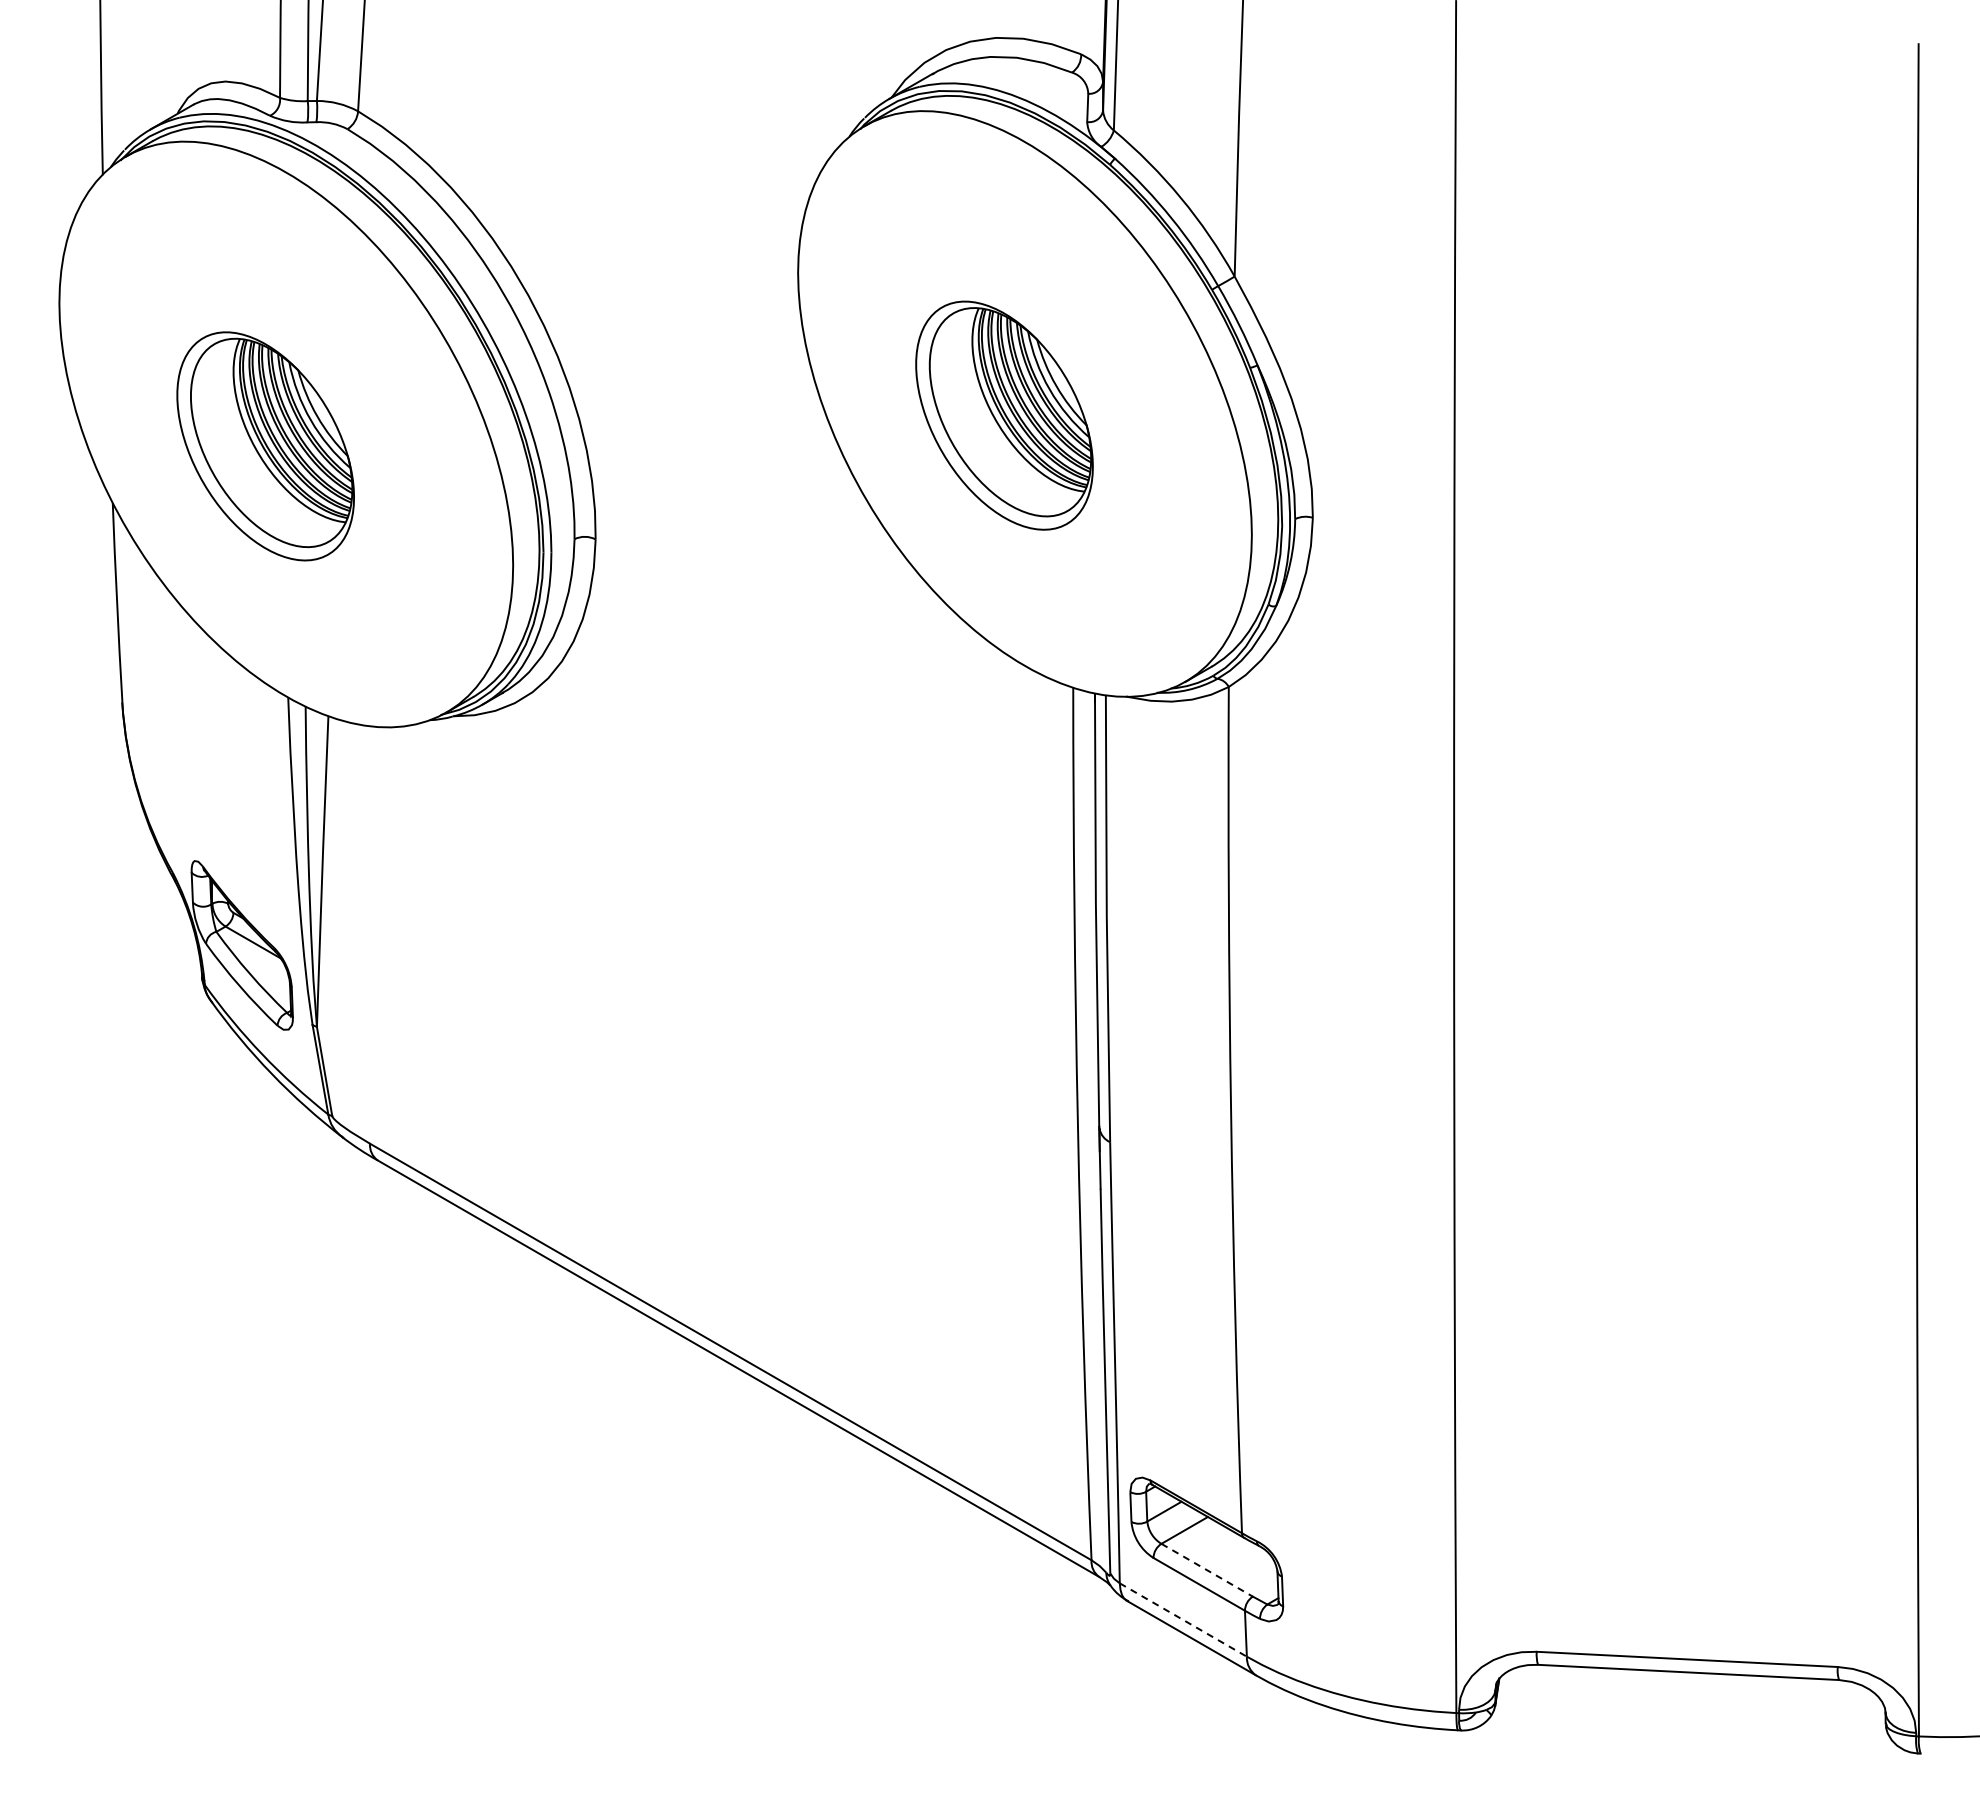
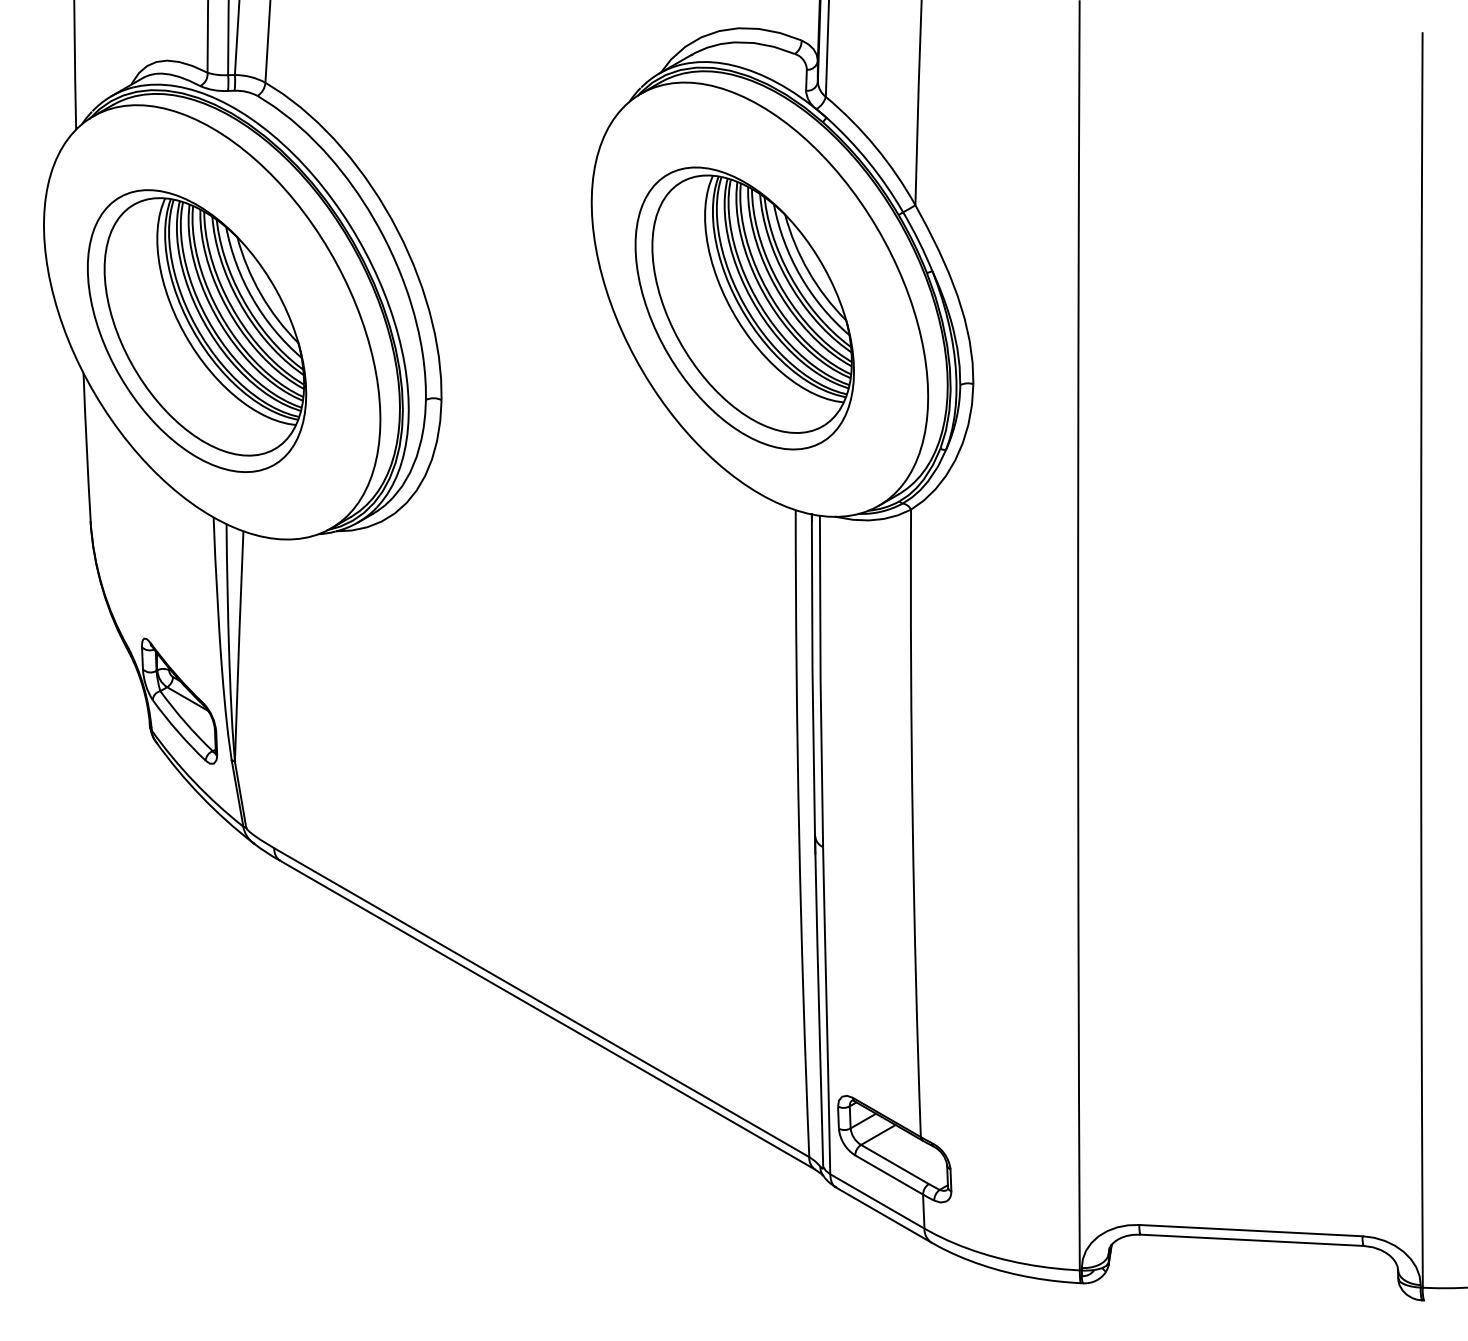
part: (1004, 415) -> (744, 308), size x1.67
part: (265, 446) -> (196, 331), size x1.67
line: (1207, 1570) -> (895, 1164), dashed -> solid
line: (1183, 1620) -> (877, 1201), dashed -> solid

